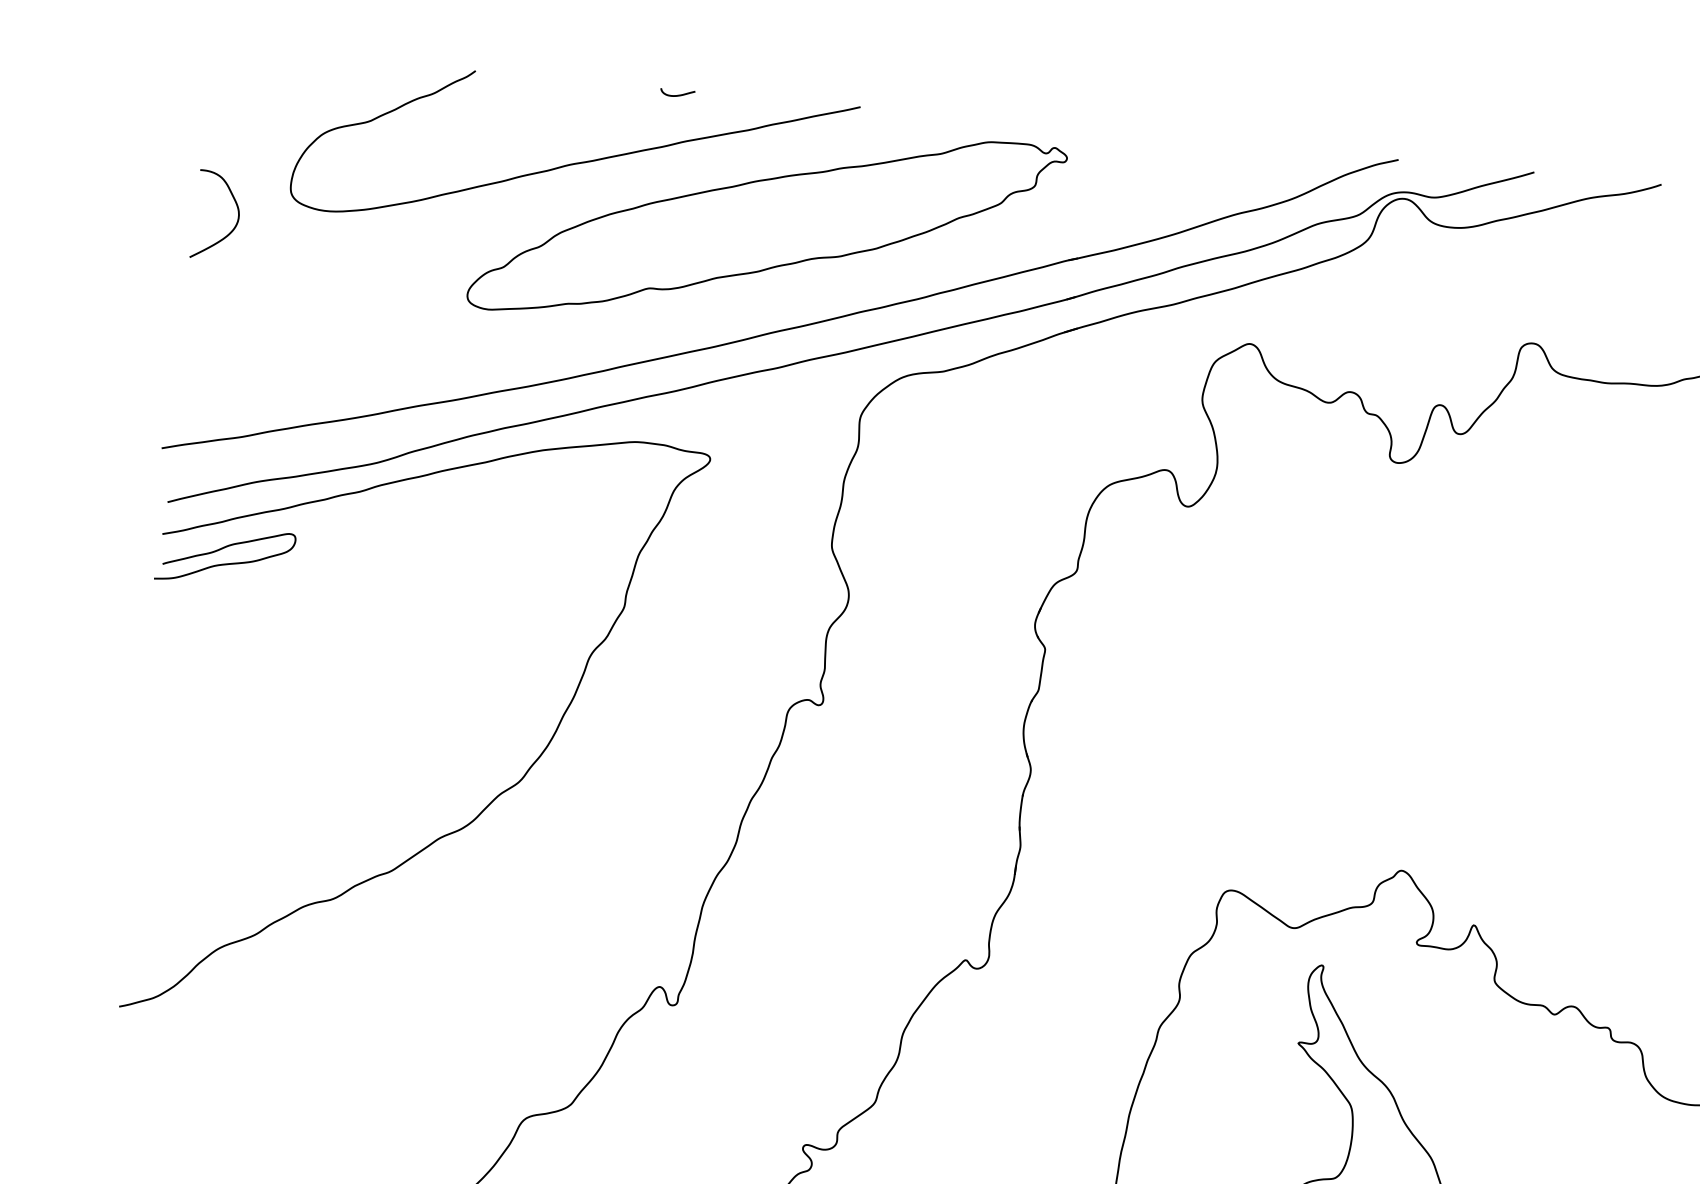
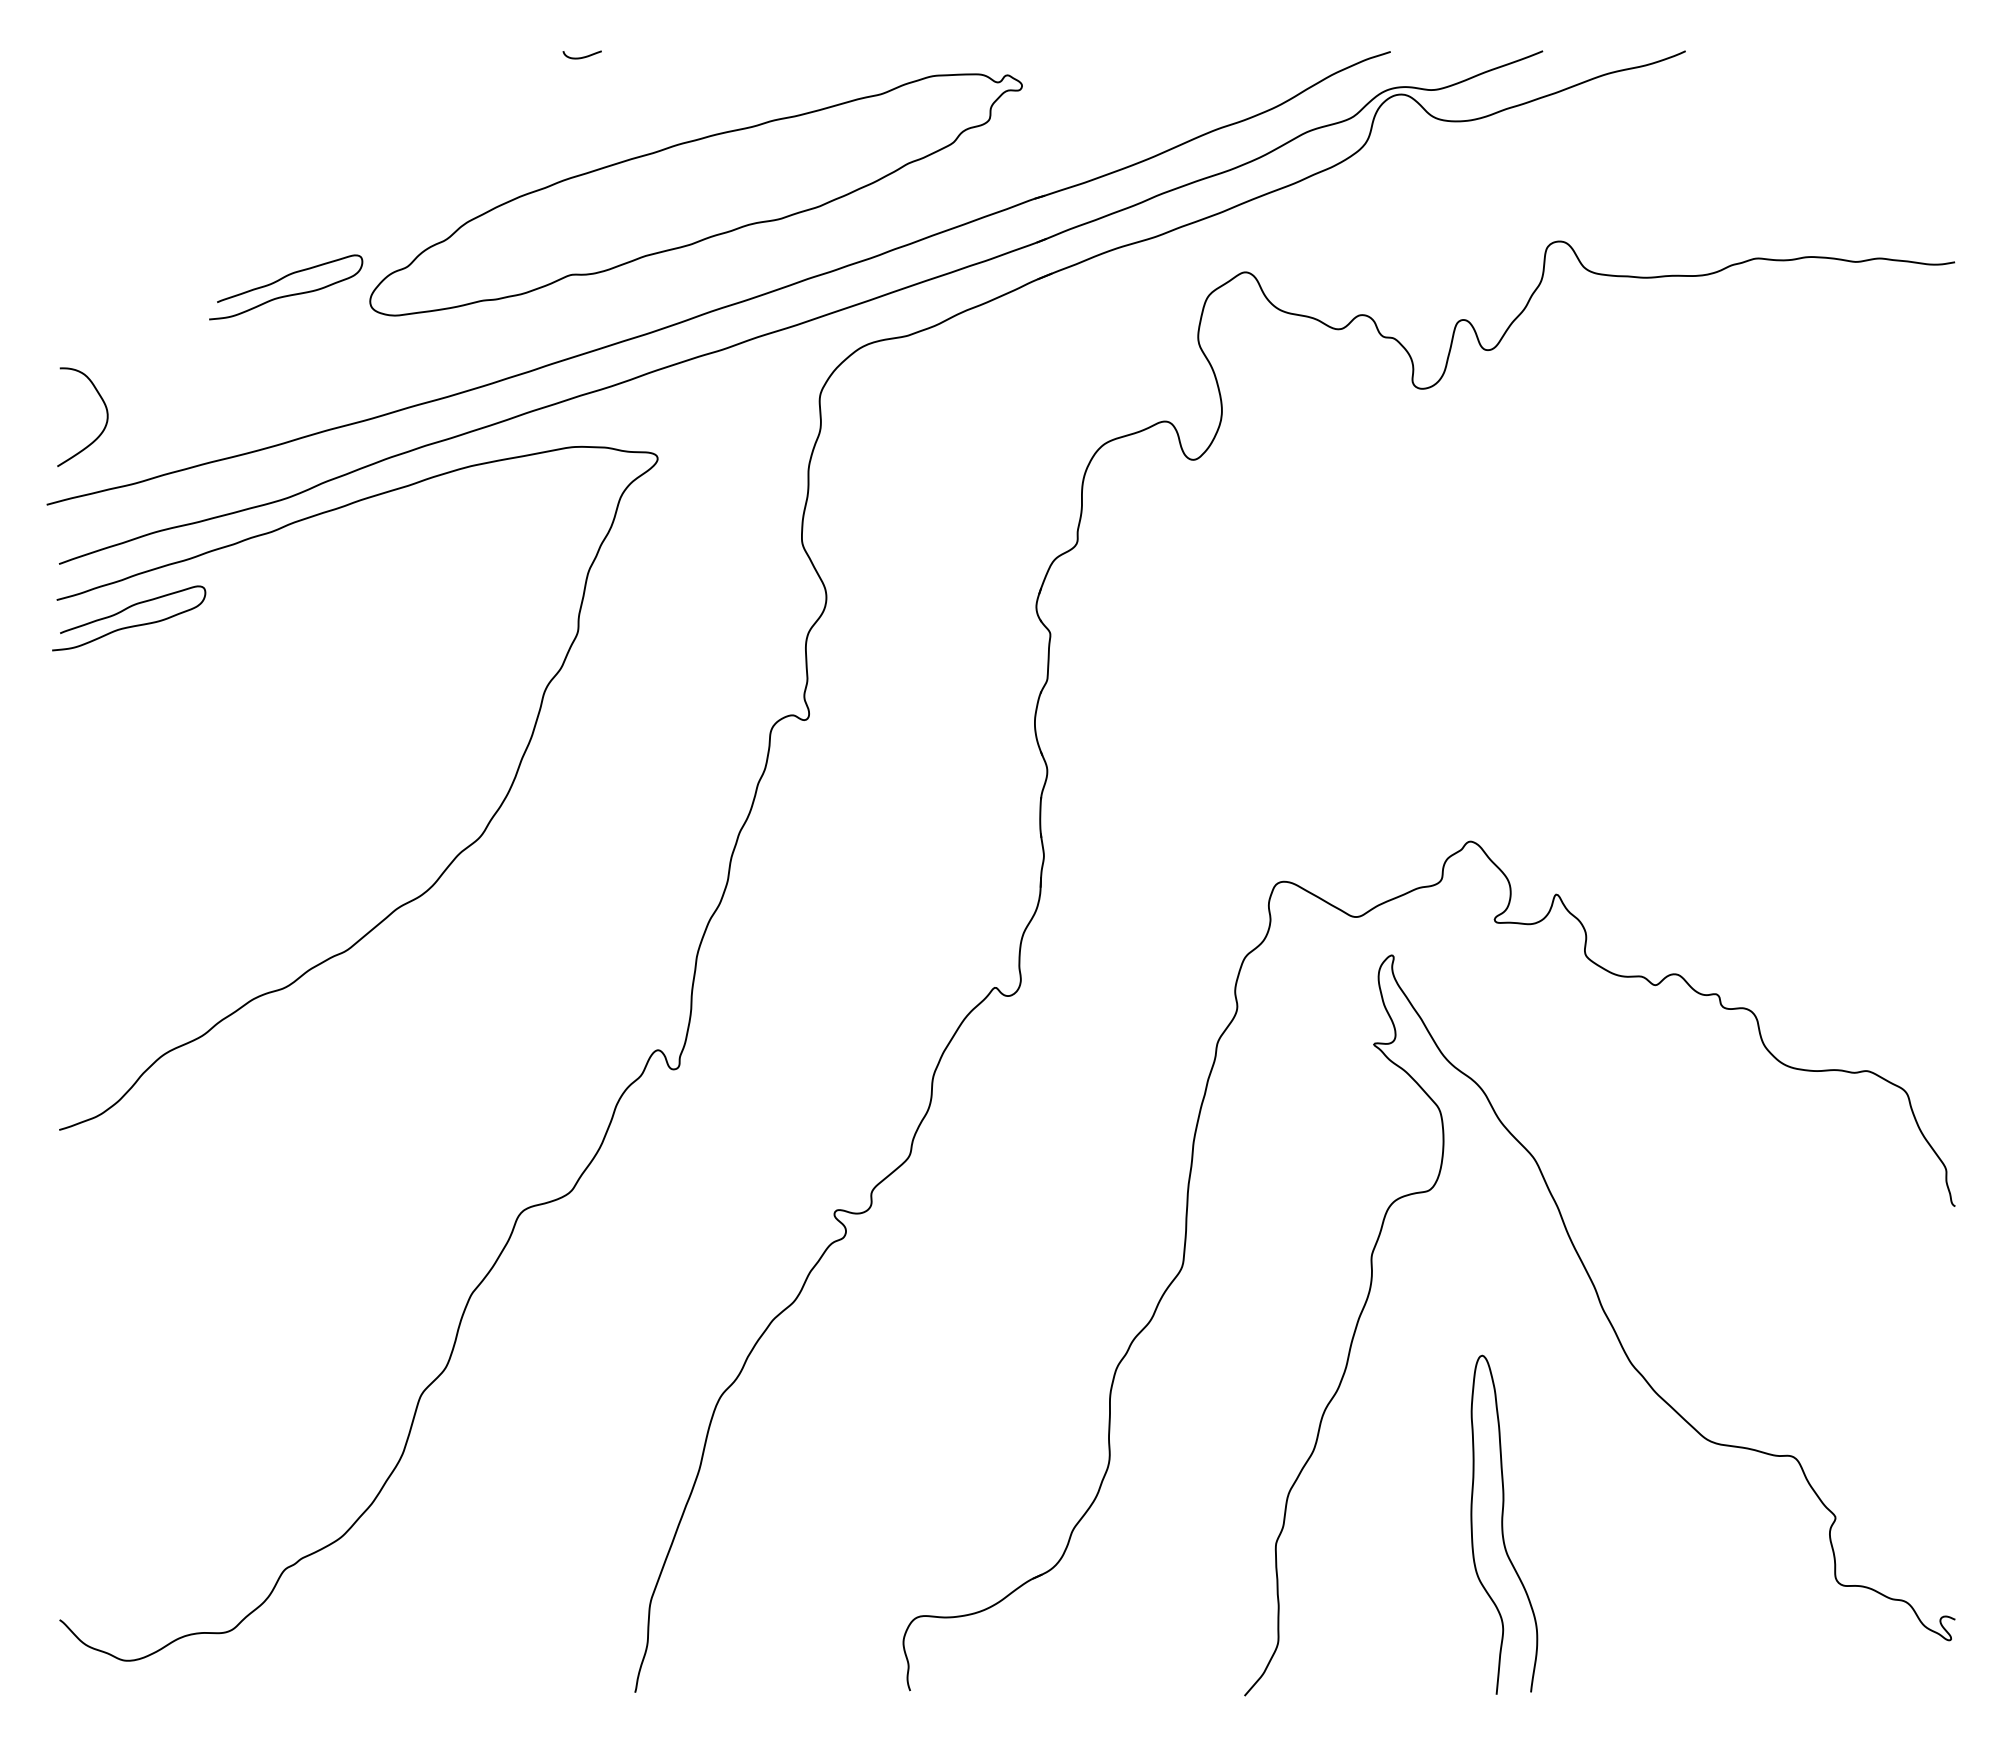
curve: (574, 162) -> (474, 143), removed
curve: (237, 216) -> (106, 416), moved
curve: (395, 281) -> (288, 294), added

